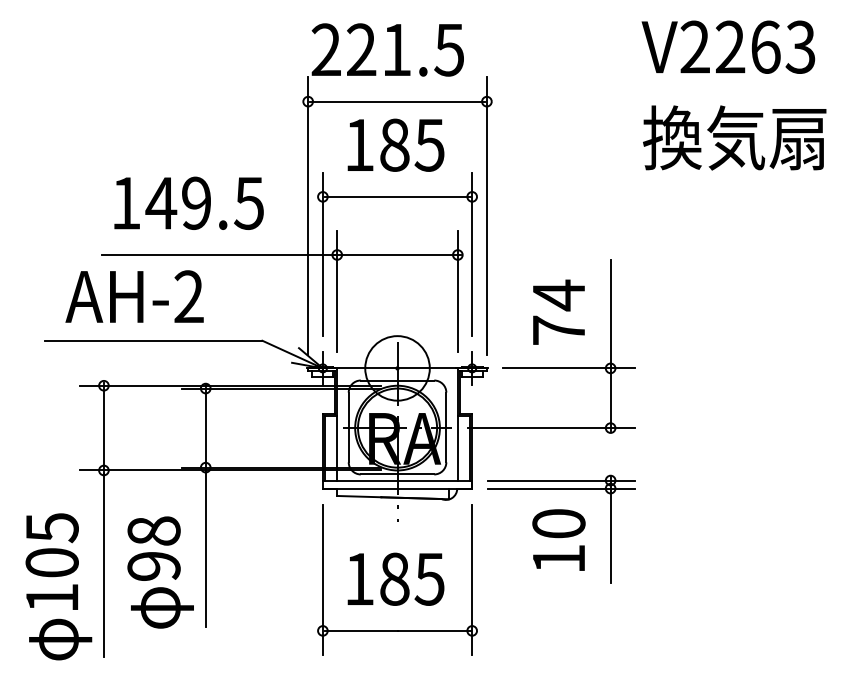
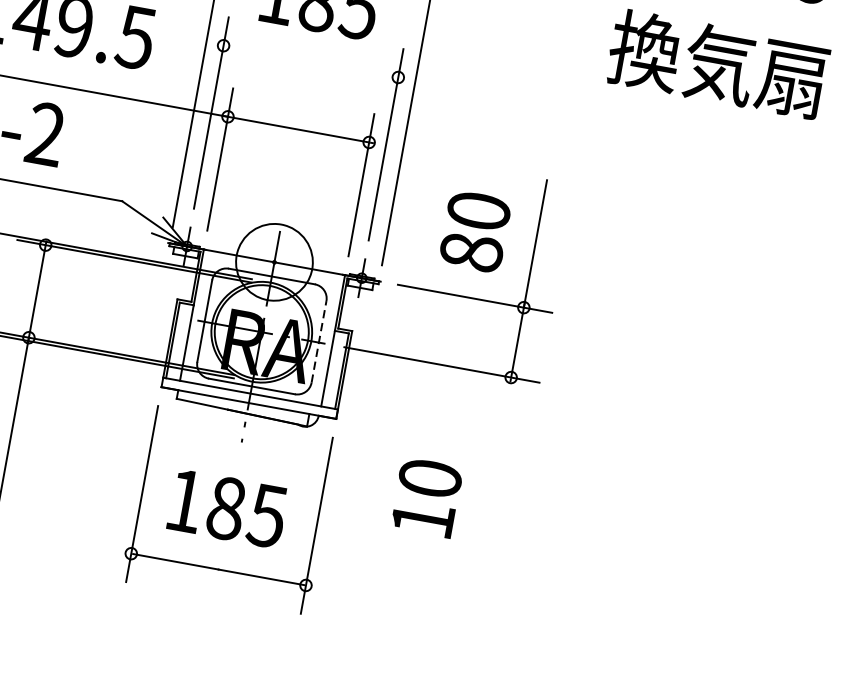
line: (397, 196) -> (310, 61), removed
text: (558, 311) -> (474, 229), 74 -> 80
line: (446, 427) -> (319, 341), solid -> dashed
part: (561, 489) -> (440, 438), removed

